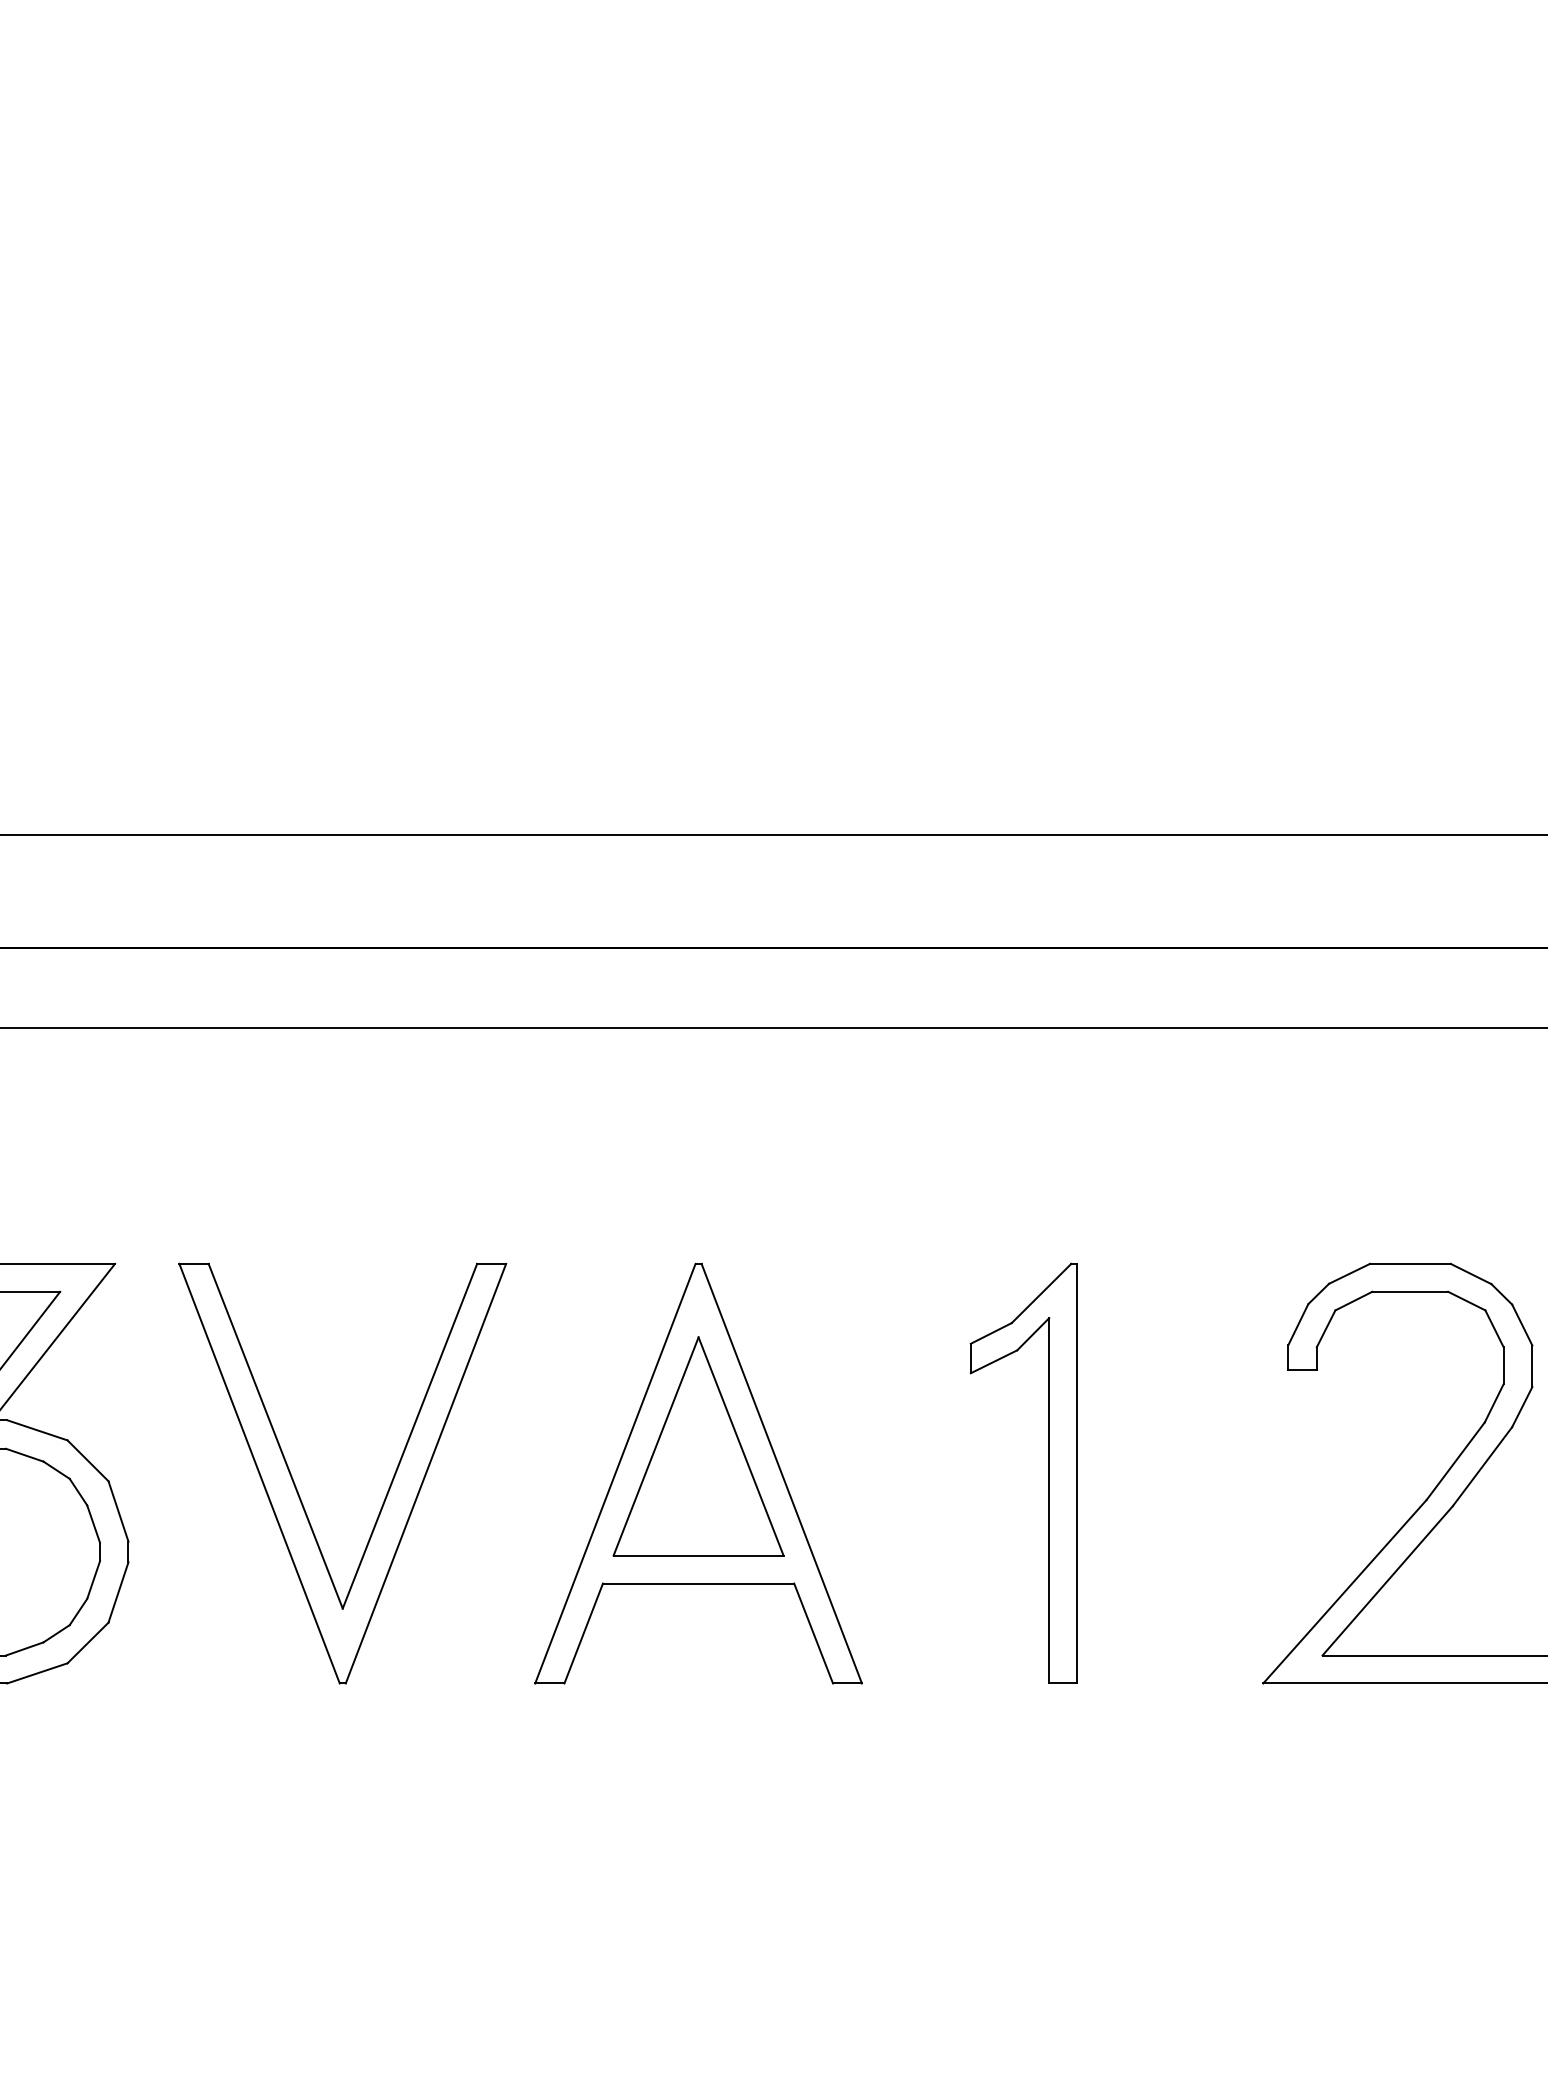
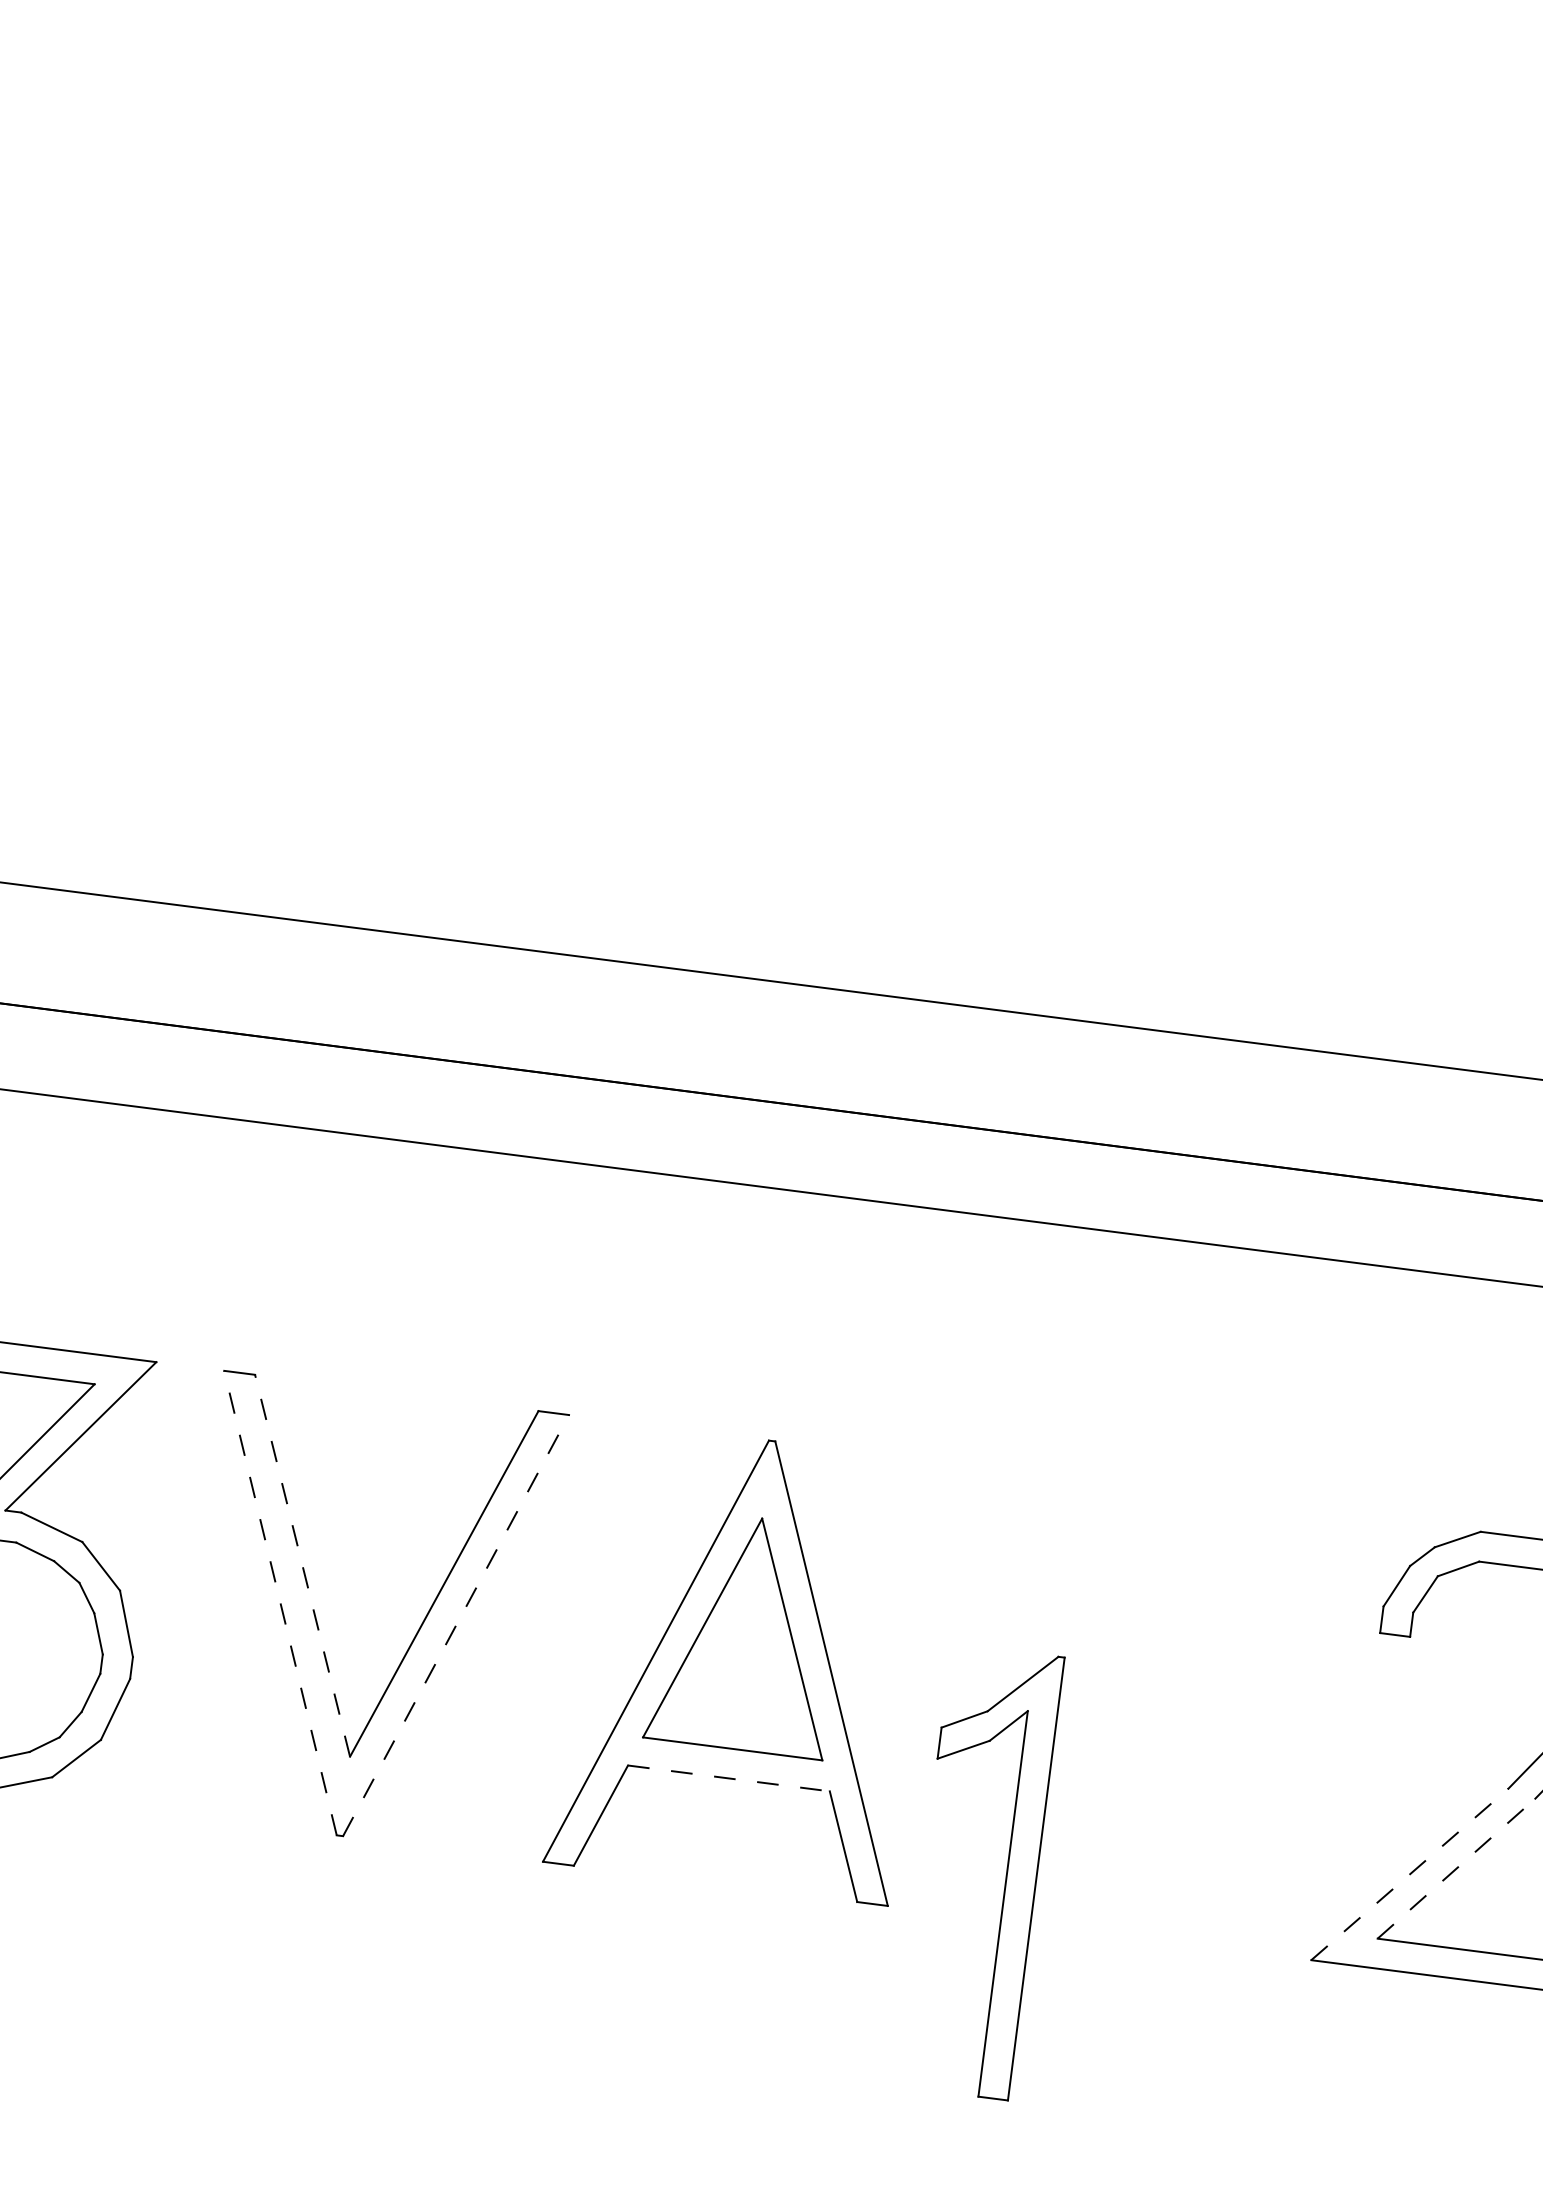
line: (275, 1436) -> (302, 1566), solid -> dashed
part: (1048, 1472) -> (1006, 1873), moved
line: (259, 1473) -> (280, 1602), solid -> dashed
line: (425, 1473) -> (455, 1625), solid -> dashed
line: (1388, 1580) -> (1457, 1868), solid -> dashed
line: (698, 1583) -> (728, 1778), solid -> dashed
line: (1344, 1591) -> (1409, 1874), solid -> dashed

